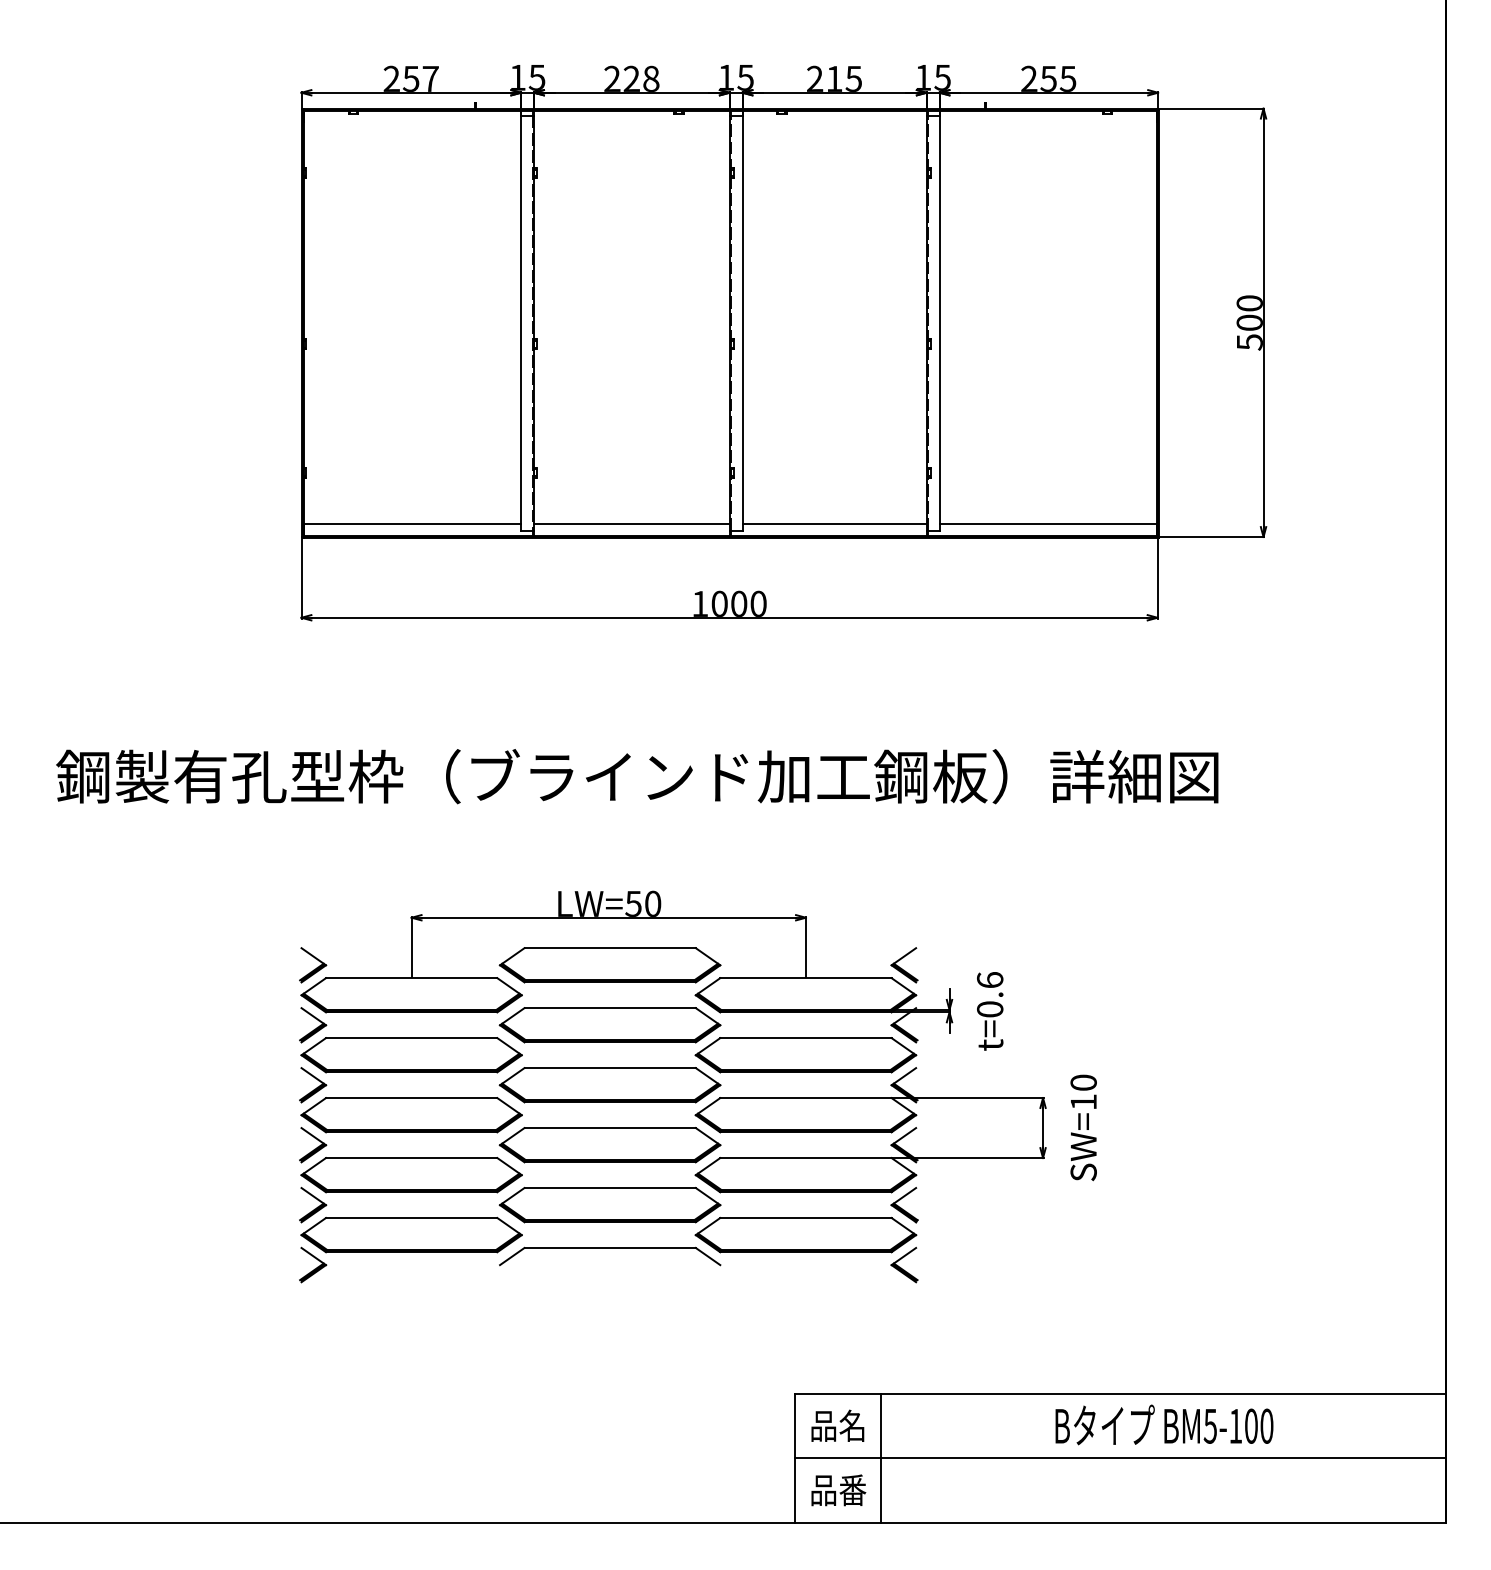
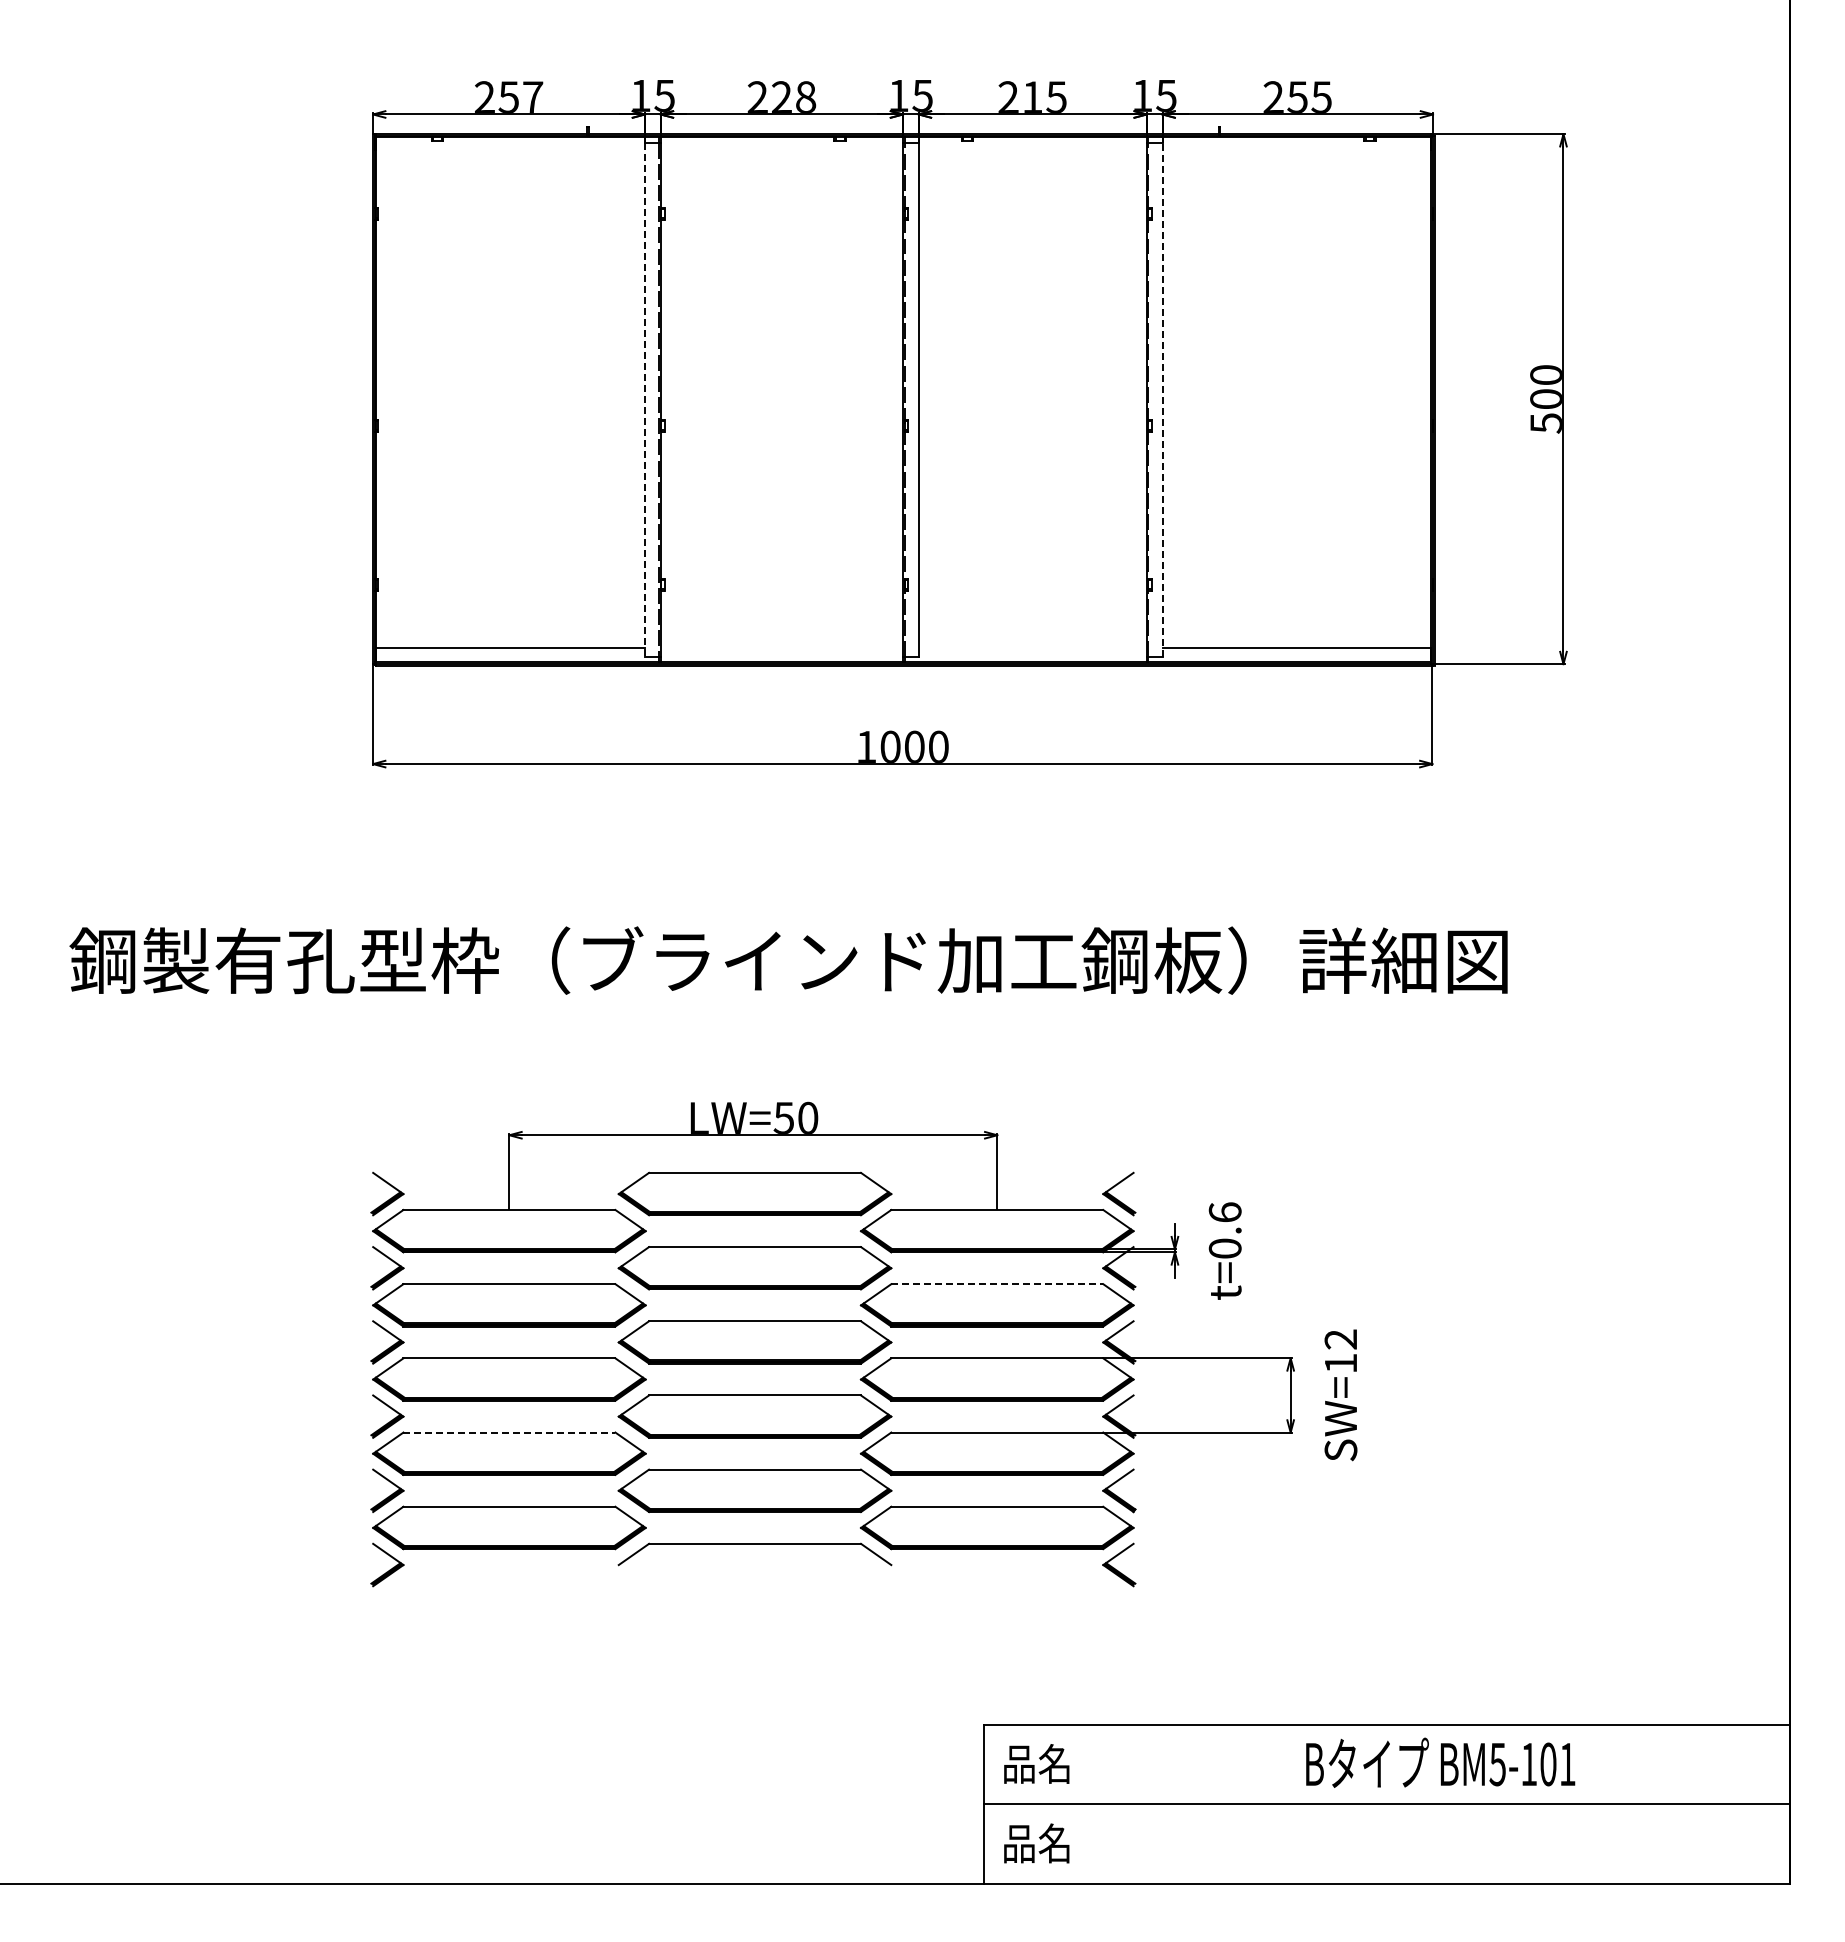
line: (521, 323) -> (645, 400), solid -> dashed
line: (939, 323) -> (1162, 399), solid -> dashed
line: (631, 524) -> (781, 648), removed
line: (834, 524) -> (1032, 648), removed
line: (806, 1038) -> (997, 1284), solid -> dashed
text: (1083, 1082) -> (1340, 1339), SW=10 -> SW=12
line: (411, 1157) -> (509, 1432), solid -> dashed
text: (1266, 1426) -> (1567, 1764), BM5-100 -> BM5-101
line: (881, 1457) -> (1090, 1803), removed
text: (852, 1490) -> (1054, 1843), 品番 -> 品名

